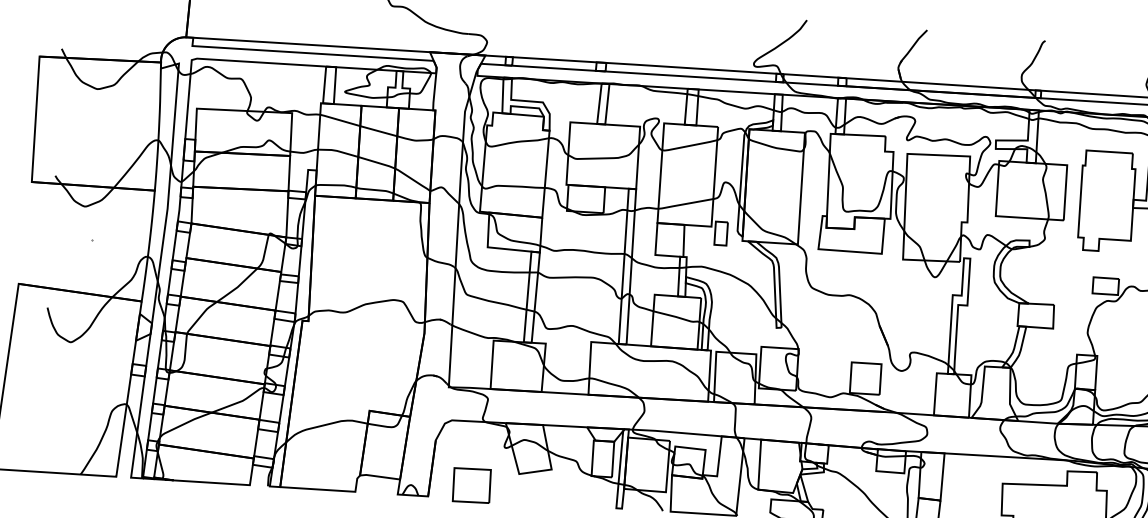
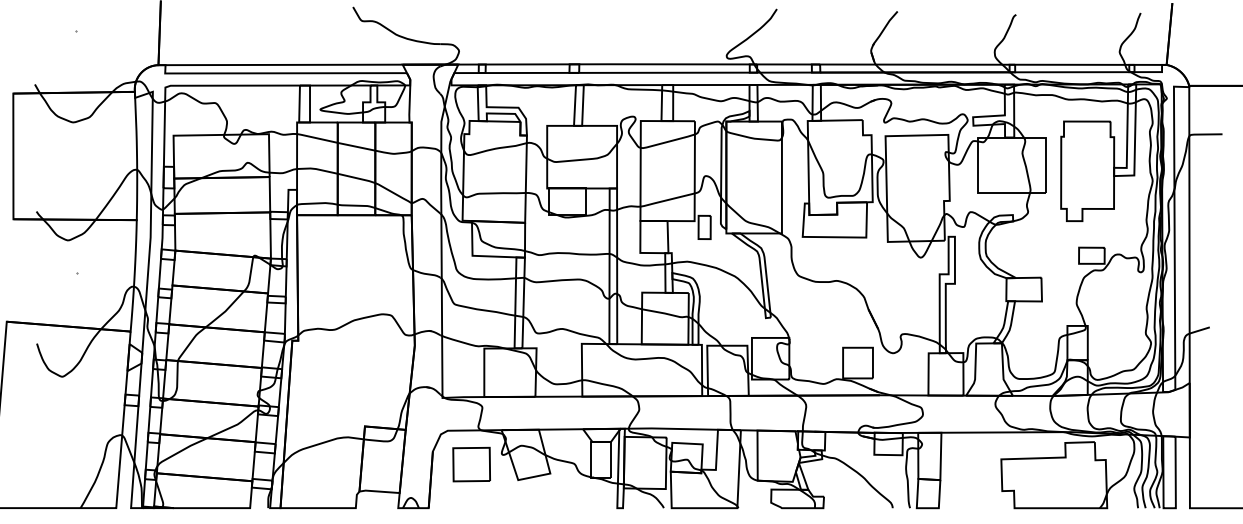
part: (471, 485) -> (471, 464), moved

